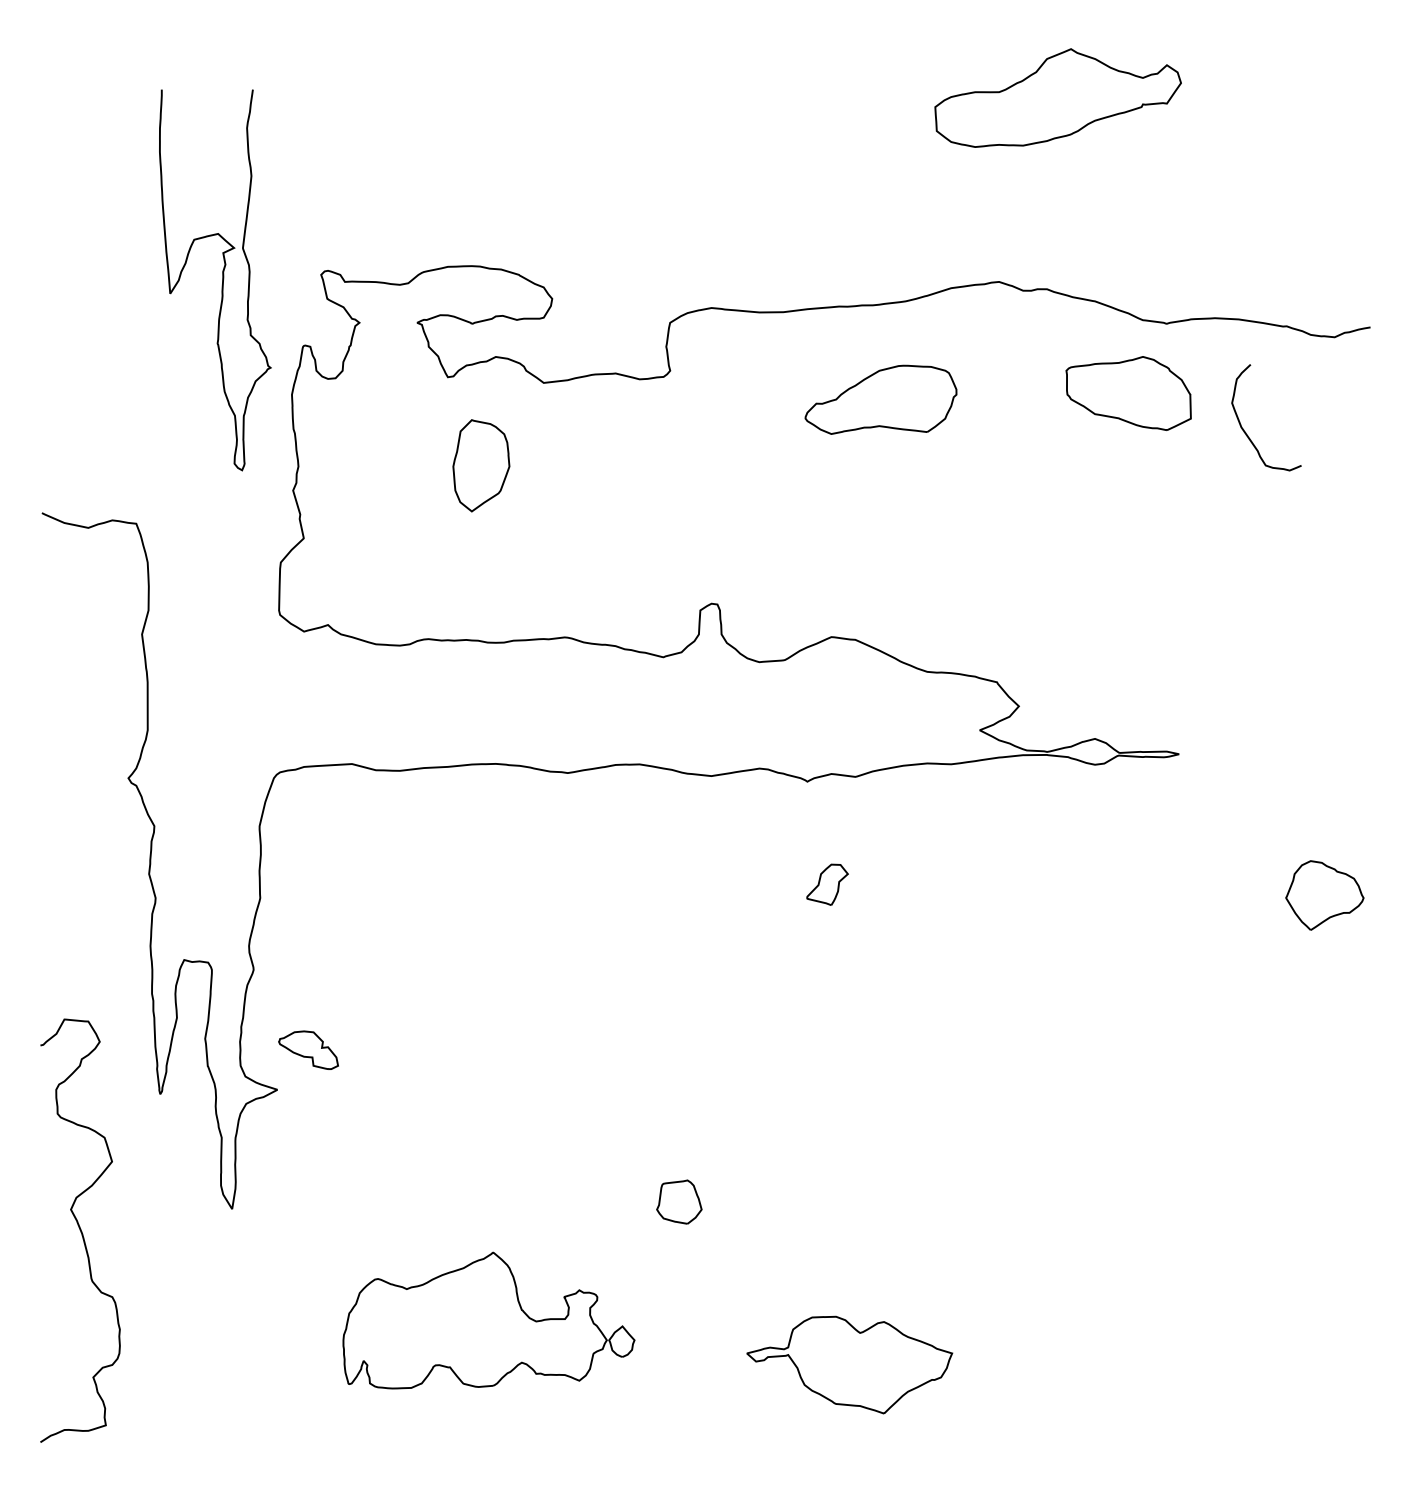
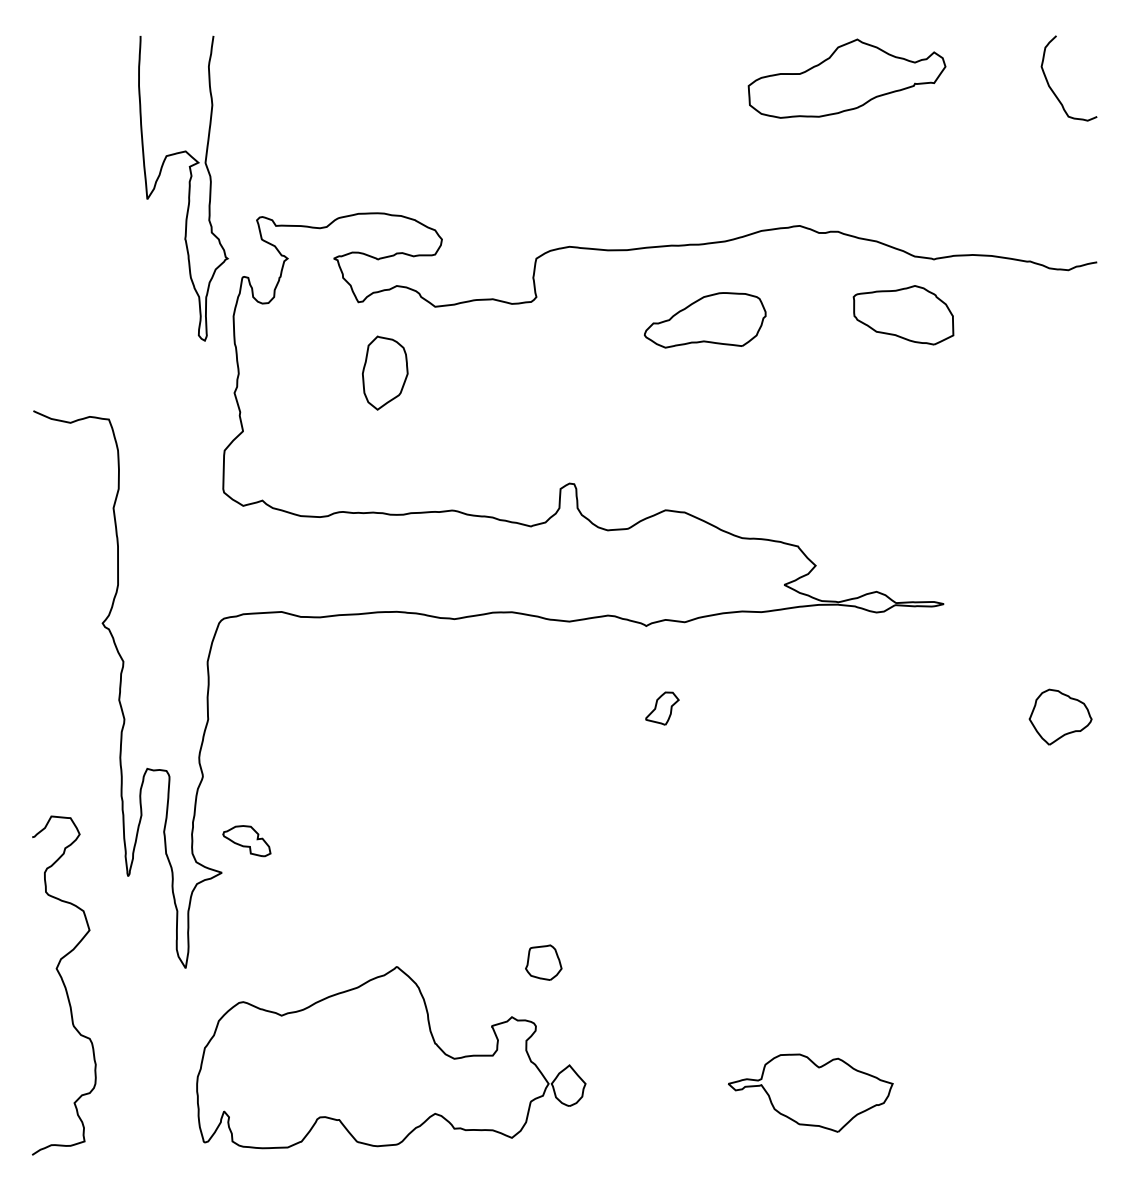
curve: (222, 280) -> (189, 188), moved
curve: (1246, 432) -> (1053, 90), moved
part: (488, 1320) -> (390, 1057), size x1.67
part: (849, 1364) -> (810, 1092), moved

